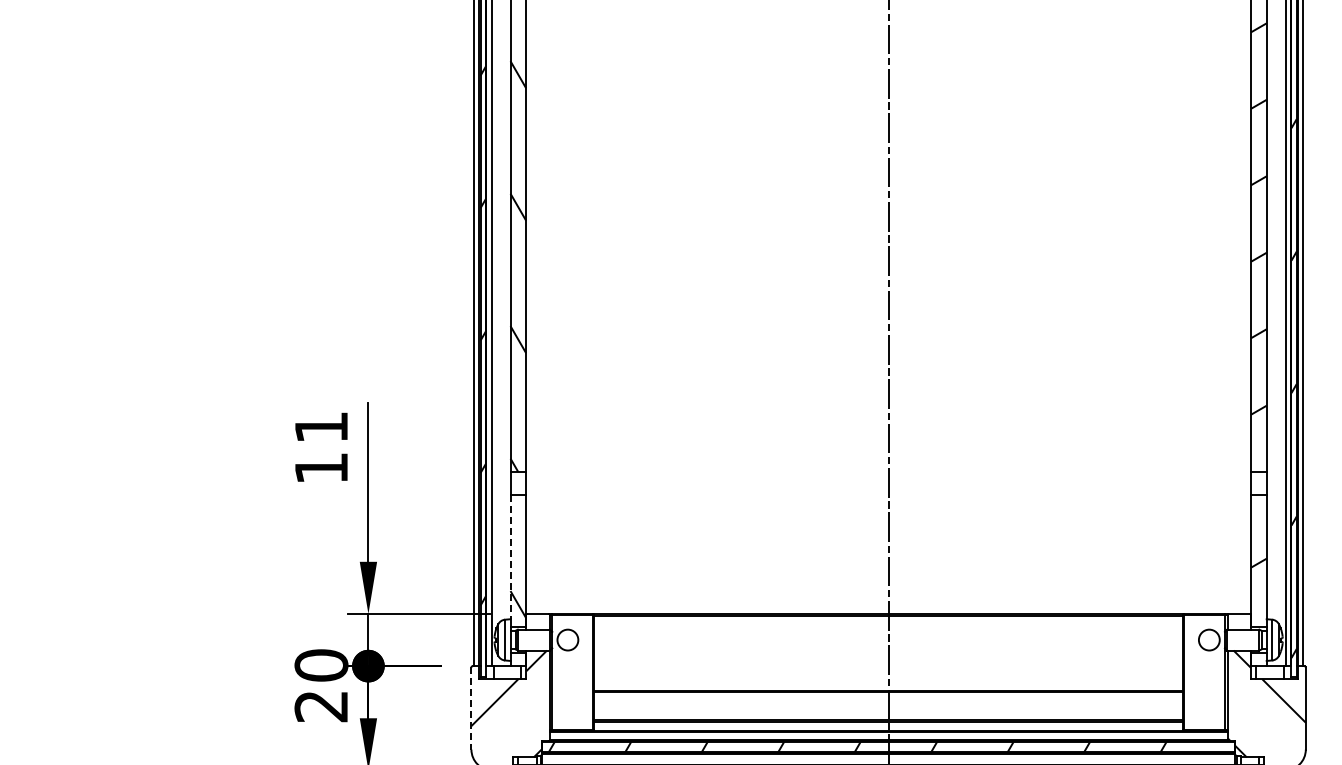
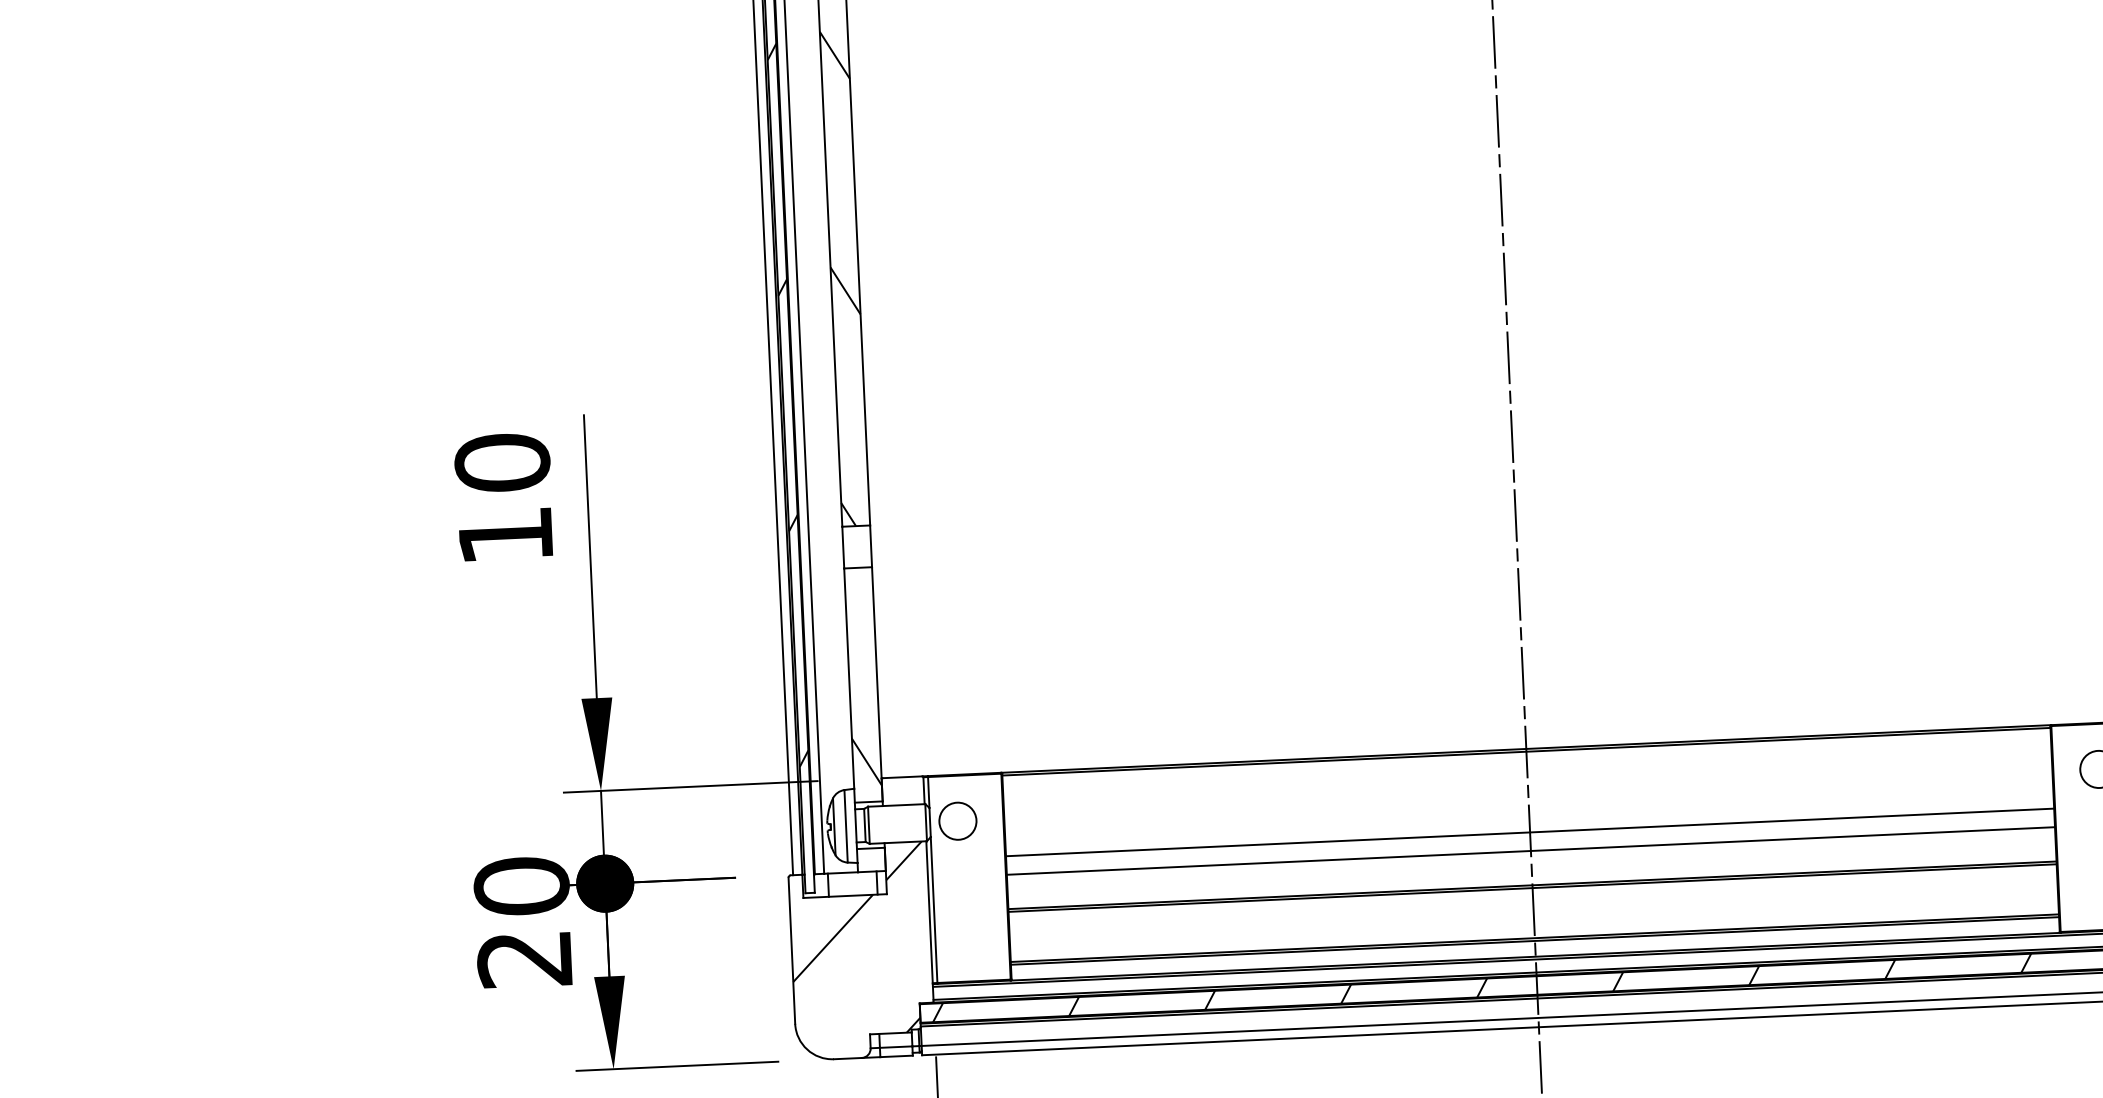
text: (321, 427) -> (502, 463), 11 -> 10
line: (510, 557) -> (849, 678), dashed -> solid
line: (888, 660) -> (1529, 831), added
line: (888, 671) -> (1530, 851), added
line: (471, 709) -> (792, 952), dashed -> solid

